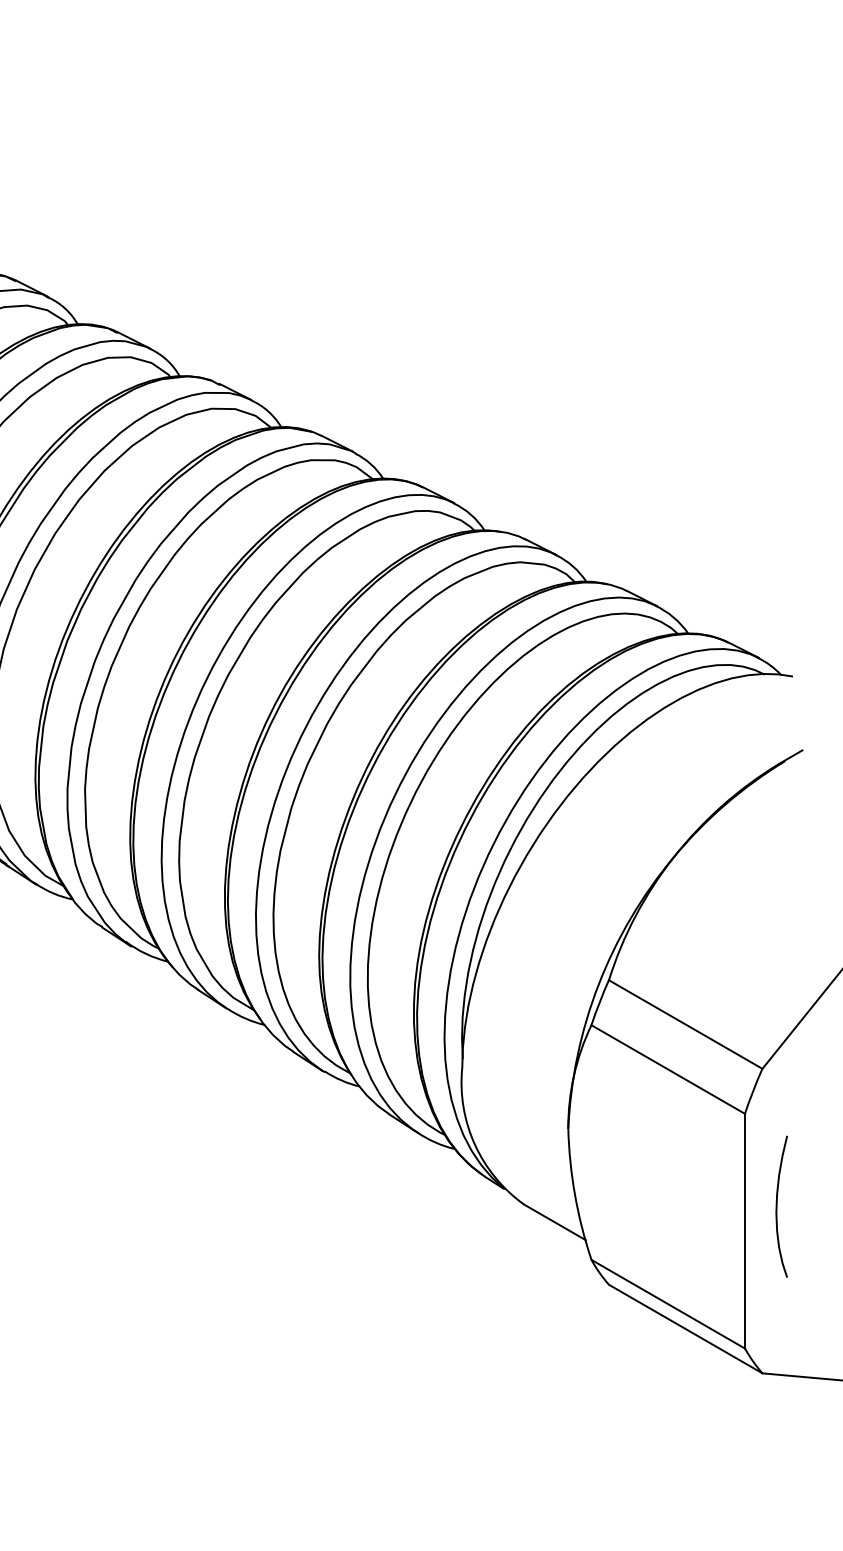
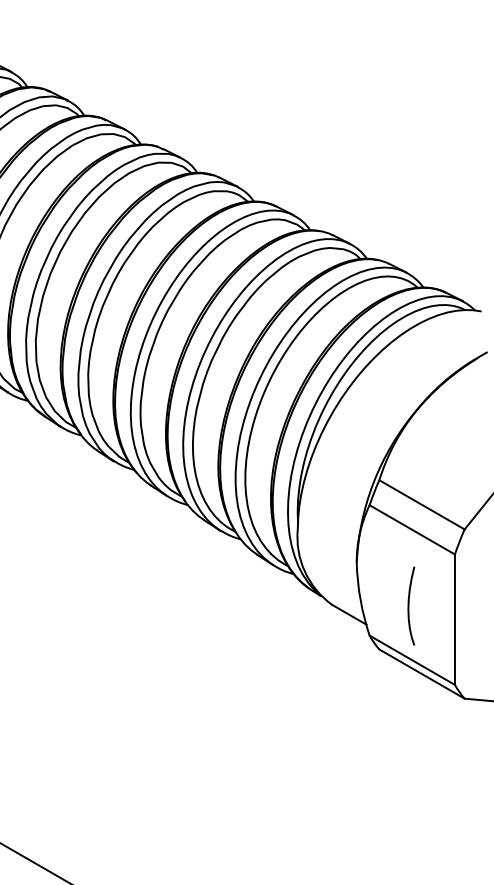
curve: (778, 1205) -> (409, 605), moved

